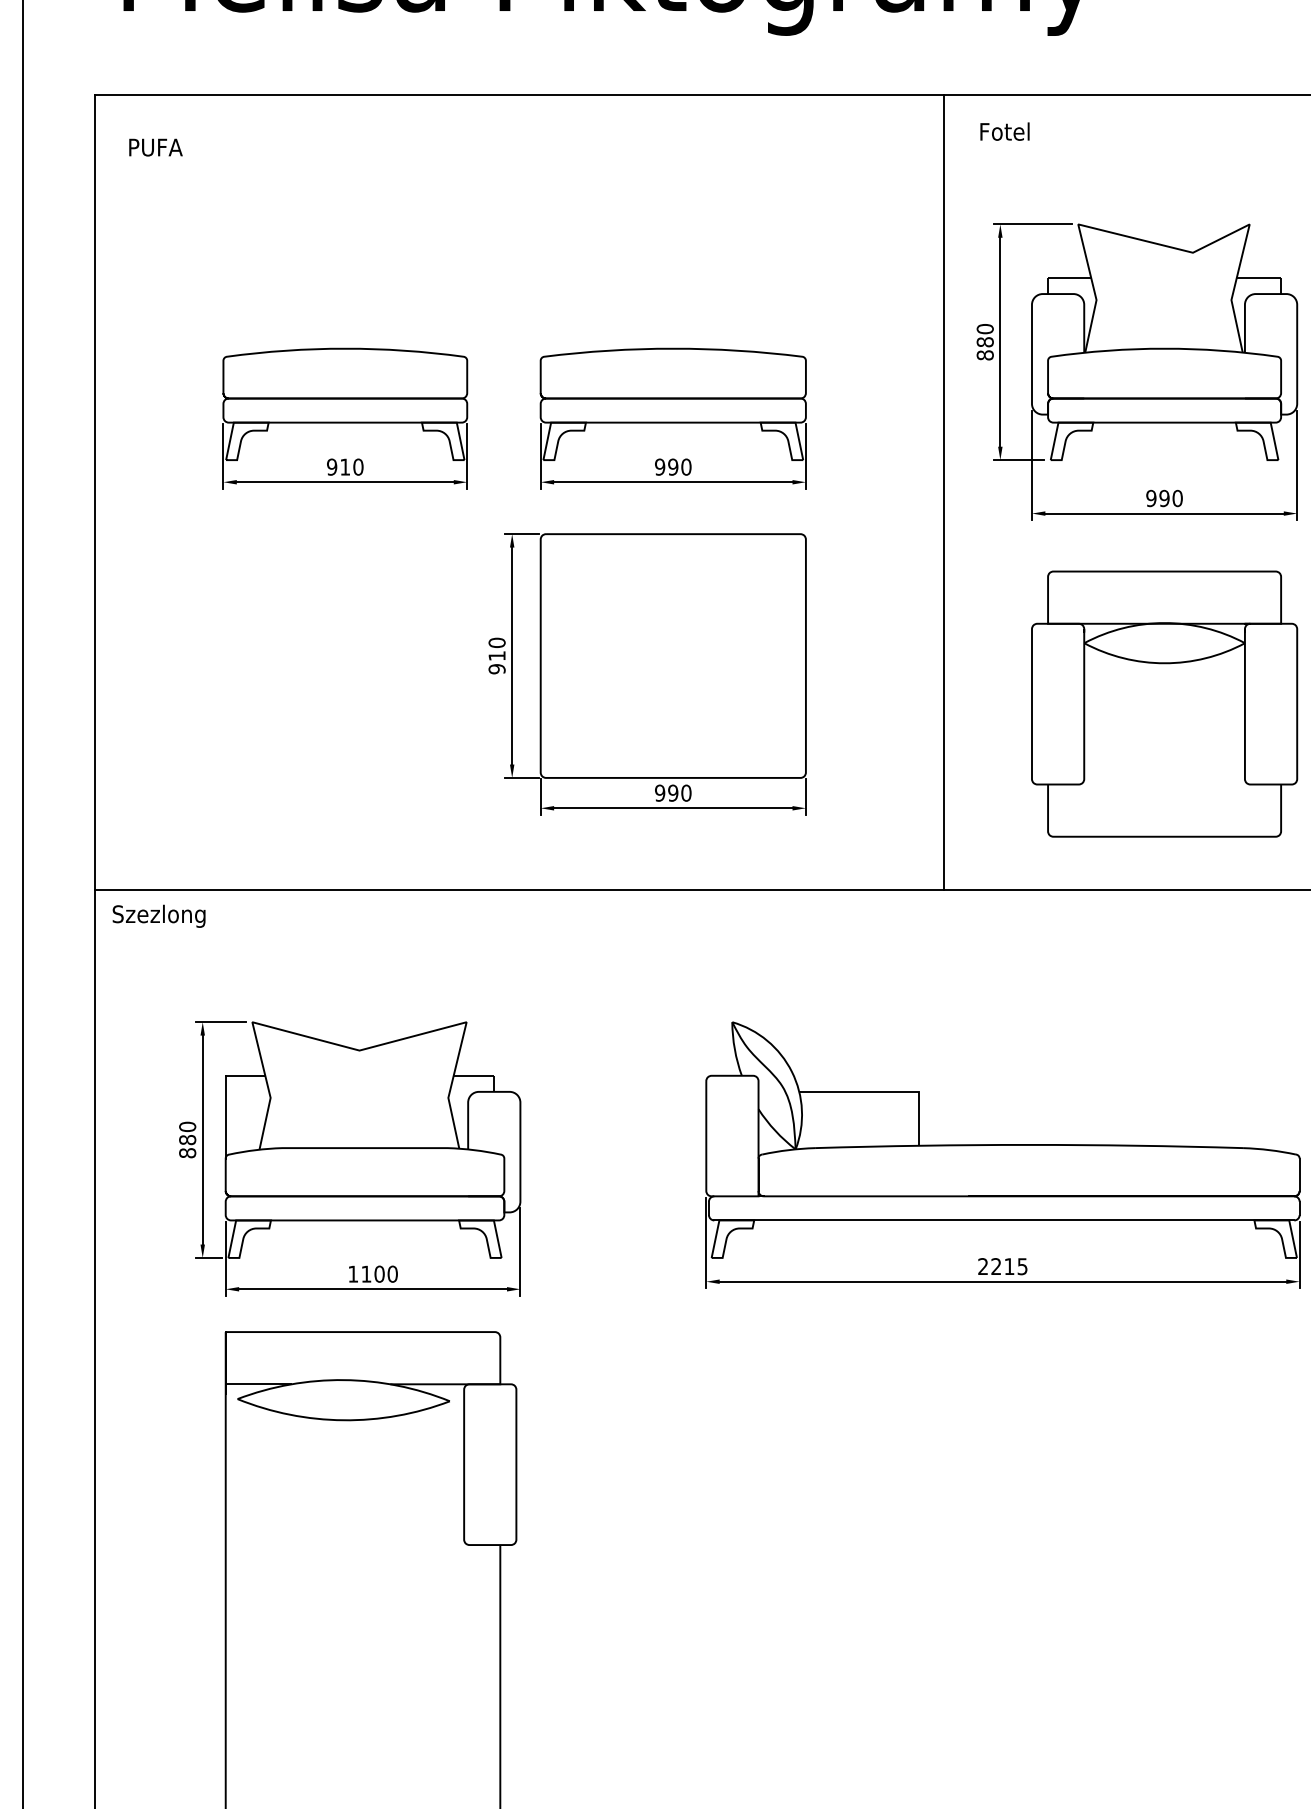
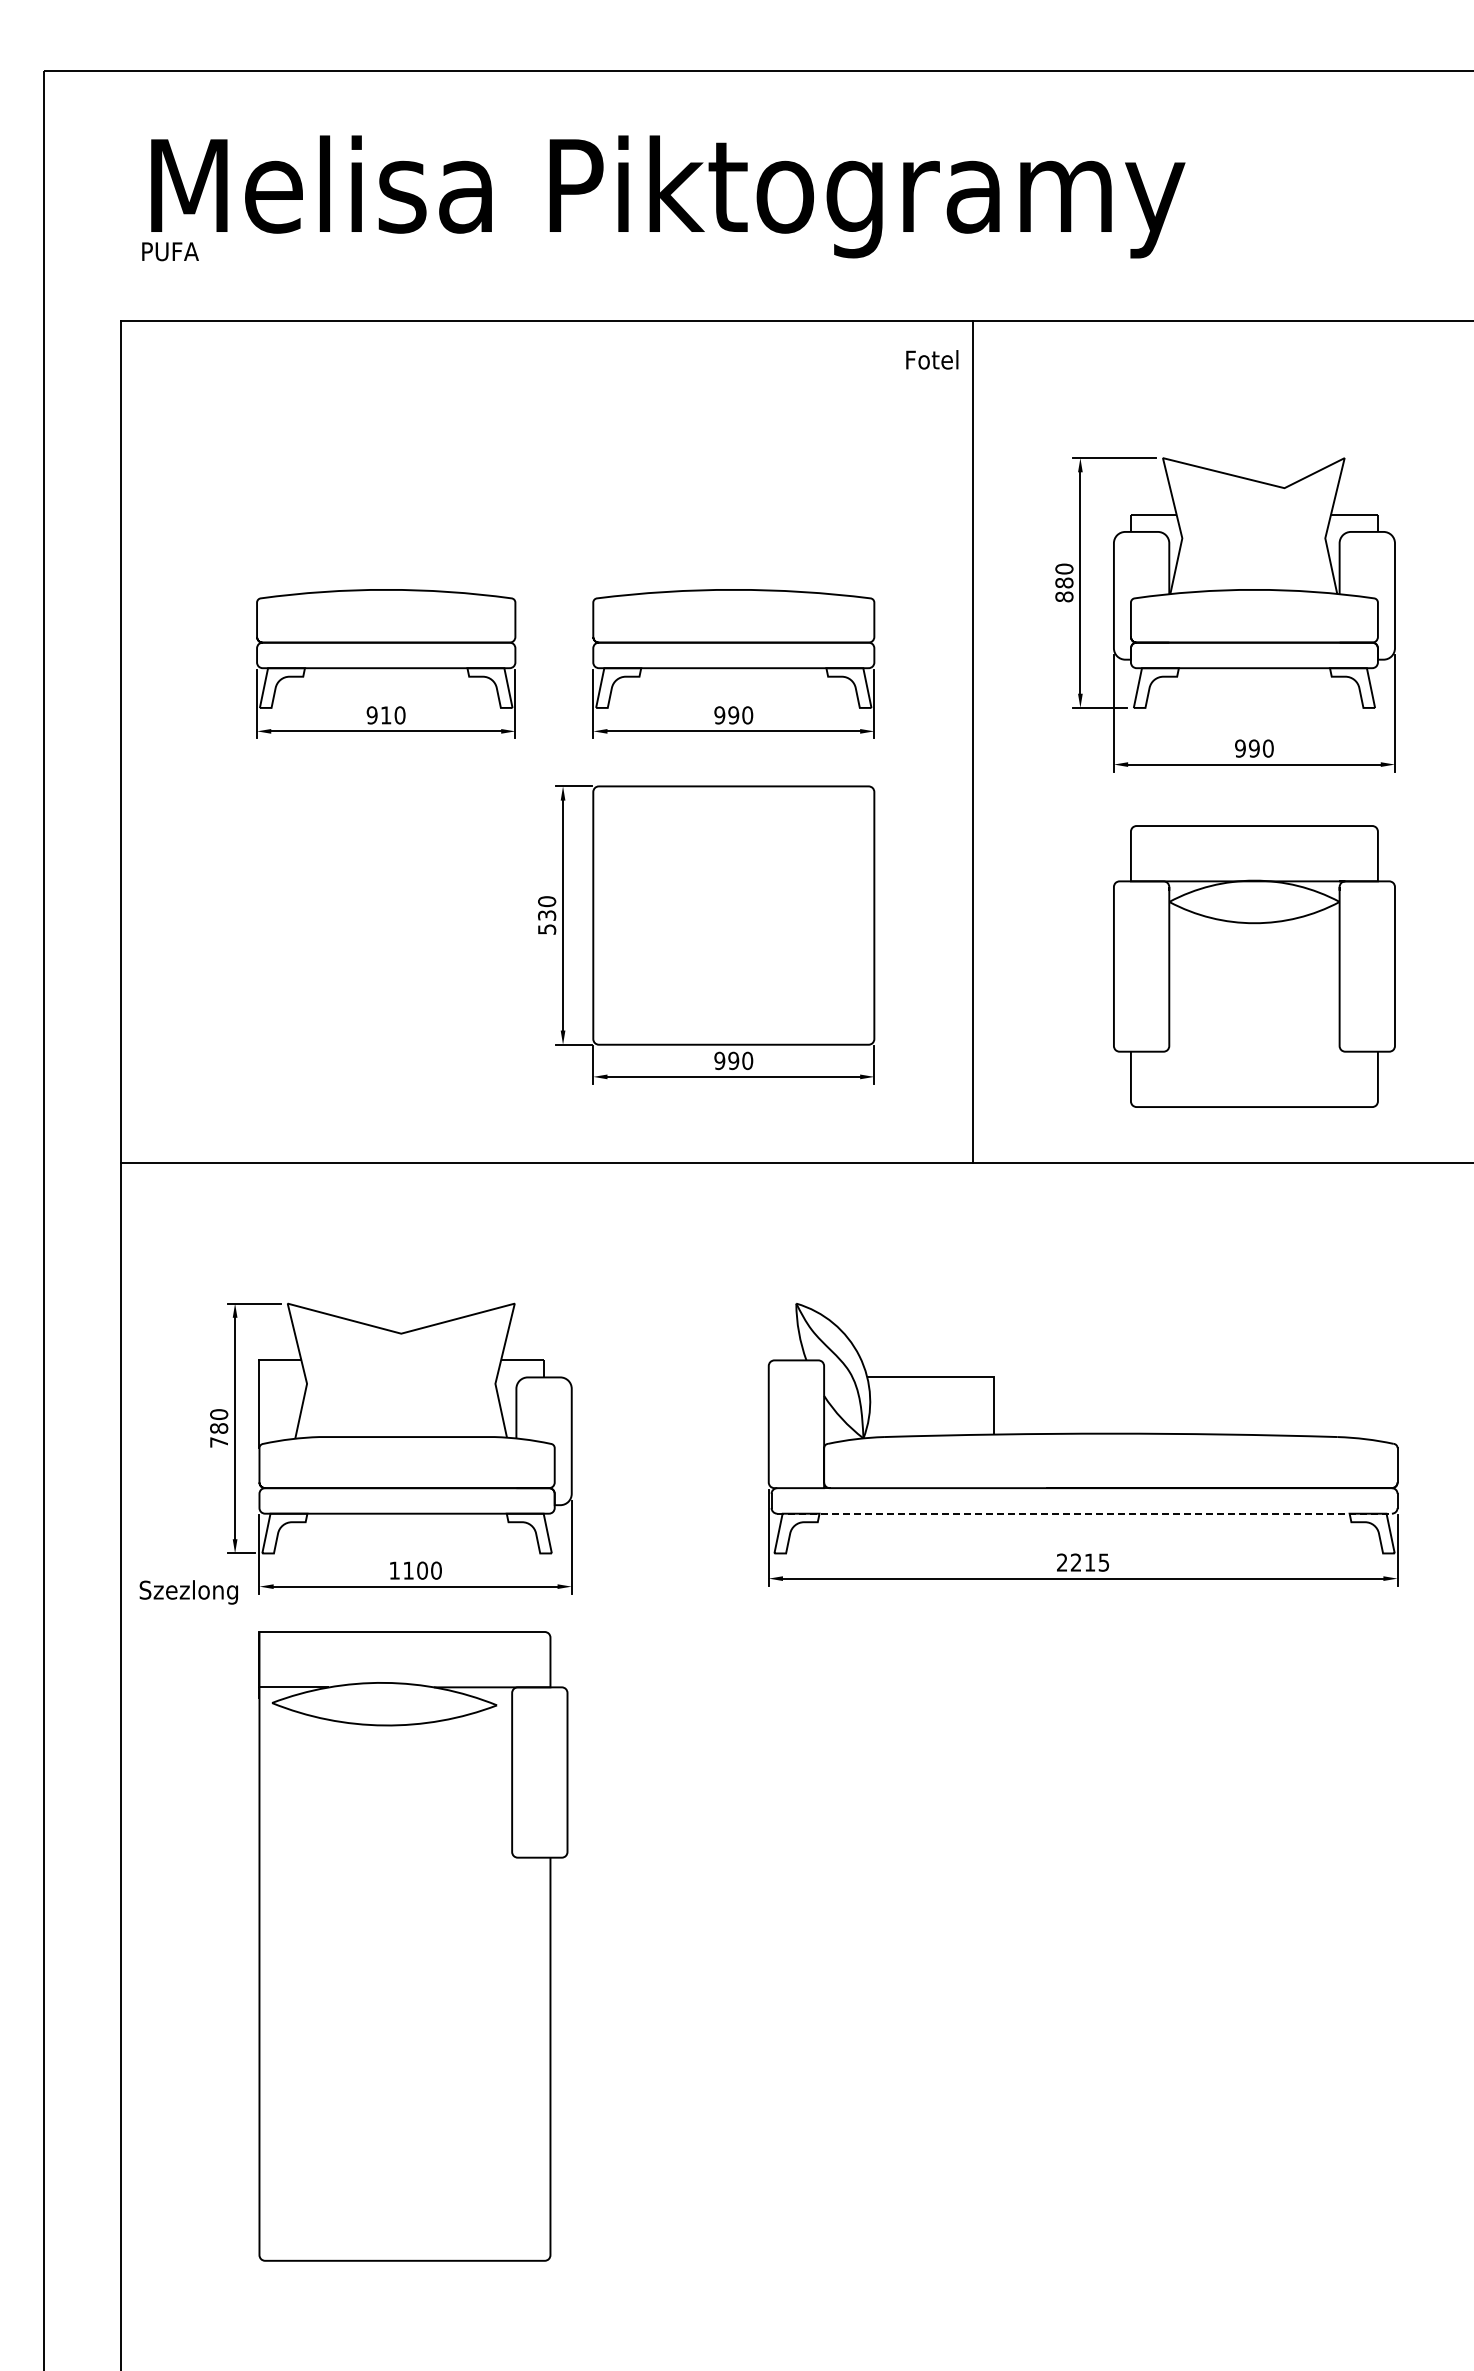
text: (1005, 131) -> (932, 359), moved
text: (155, 147) -> (170, 251), moved
line: (943, 492) -> (972, 742), moved
text: (497, 662) -> (547, 922), 910 -> 530
text: (158, 916) -> (188, 1592), moved
text: (188, 1153) -> (219, 1442), 880 -> 780
line: (1005, 1220) -> (1085, 1513), solid -> dashed

